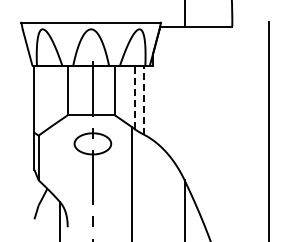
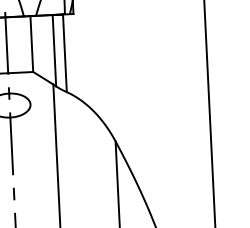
line: (134, 97) -> (54, 50), dashed -> solid
line: (143, 99) -> (64, 52), dashed -> solid

